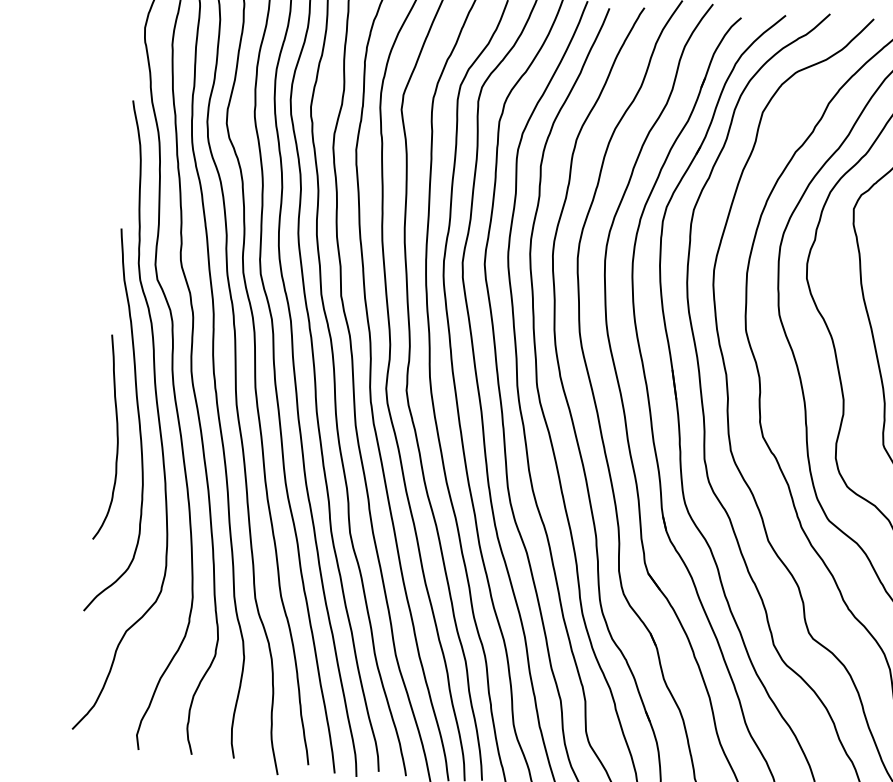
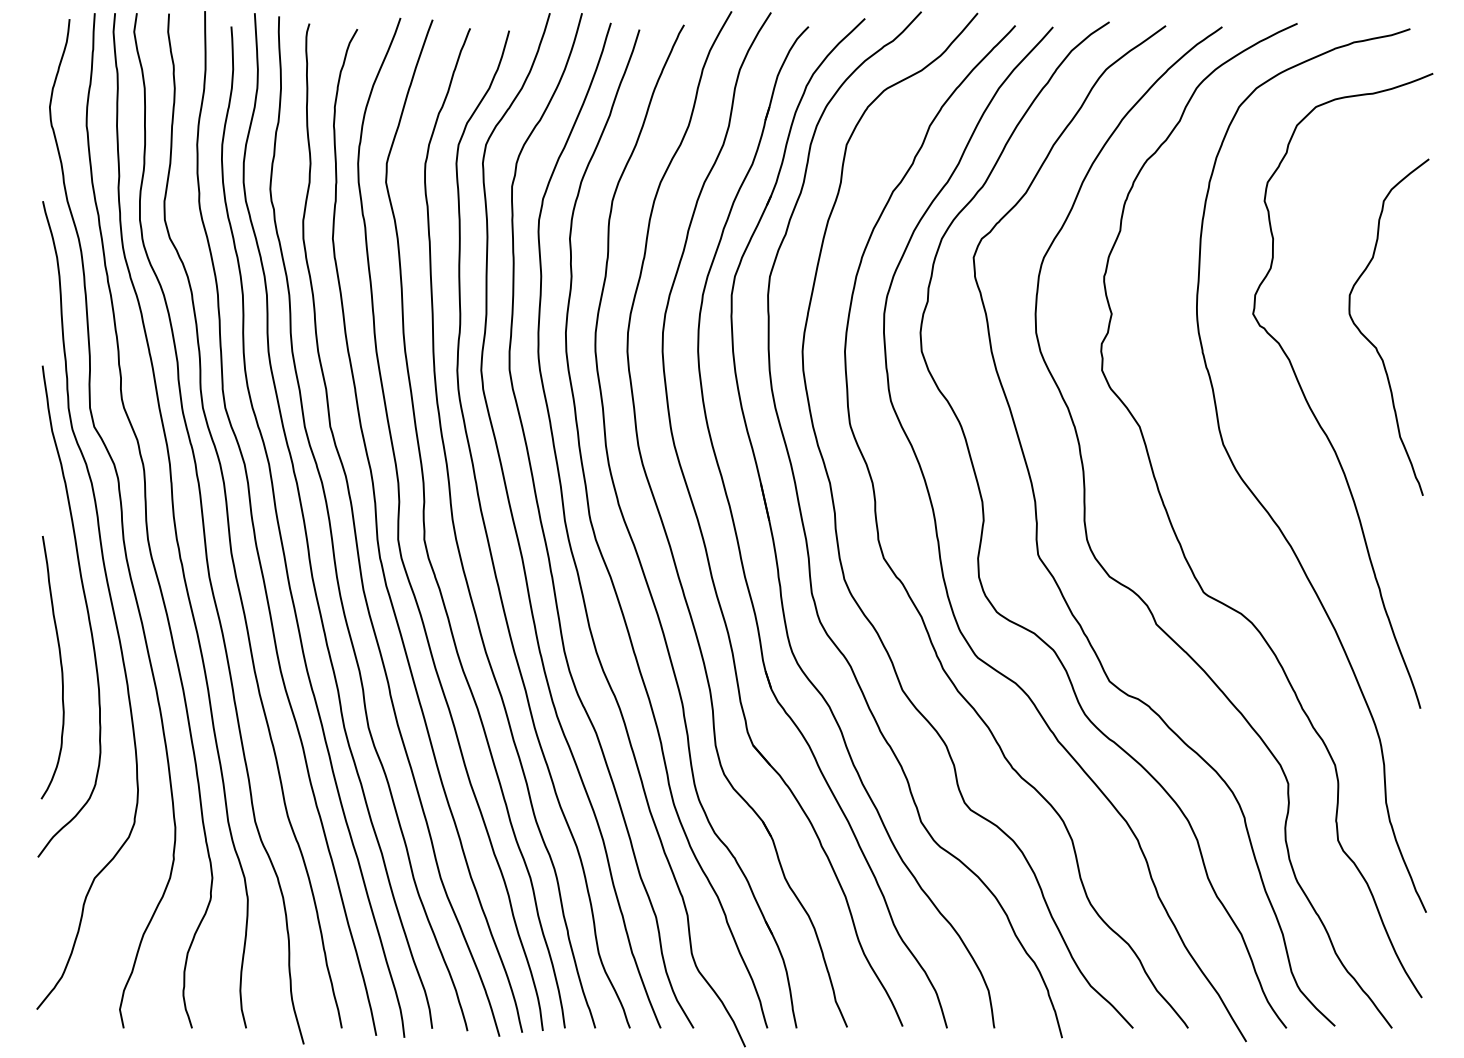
curve: (116, 438) -> (60, 667), moved

